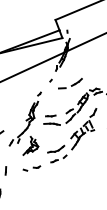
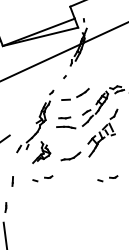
part: (70, 83) -> (75, 94), moved
part: (58, 158) -> (73, 167), removed
part: (87, 168) -> (107, 178), added

